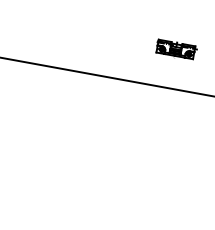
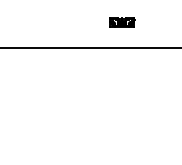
part: (176, 49) -> (122, 22), moved

